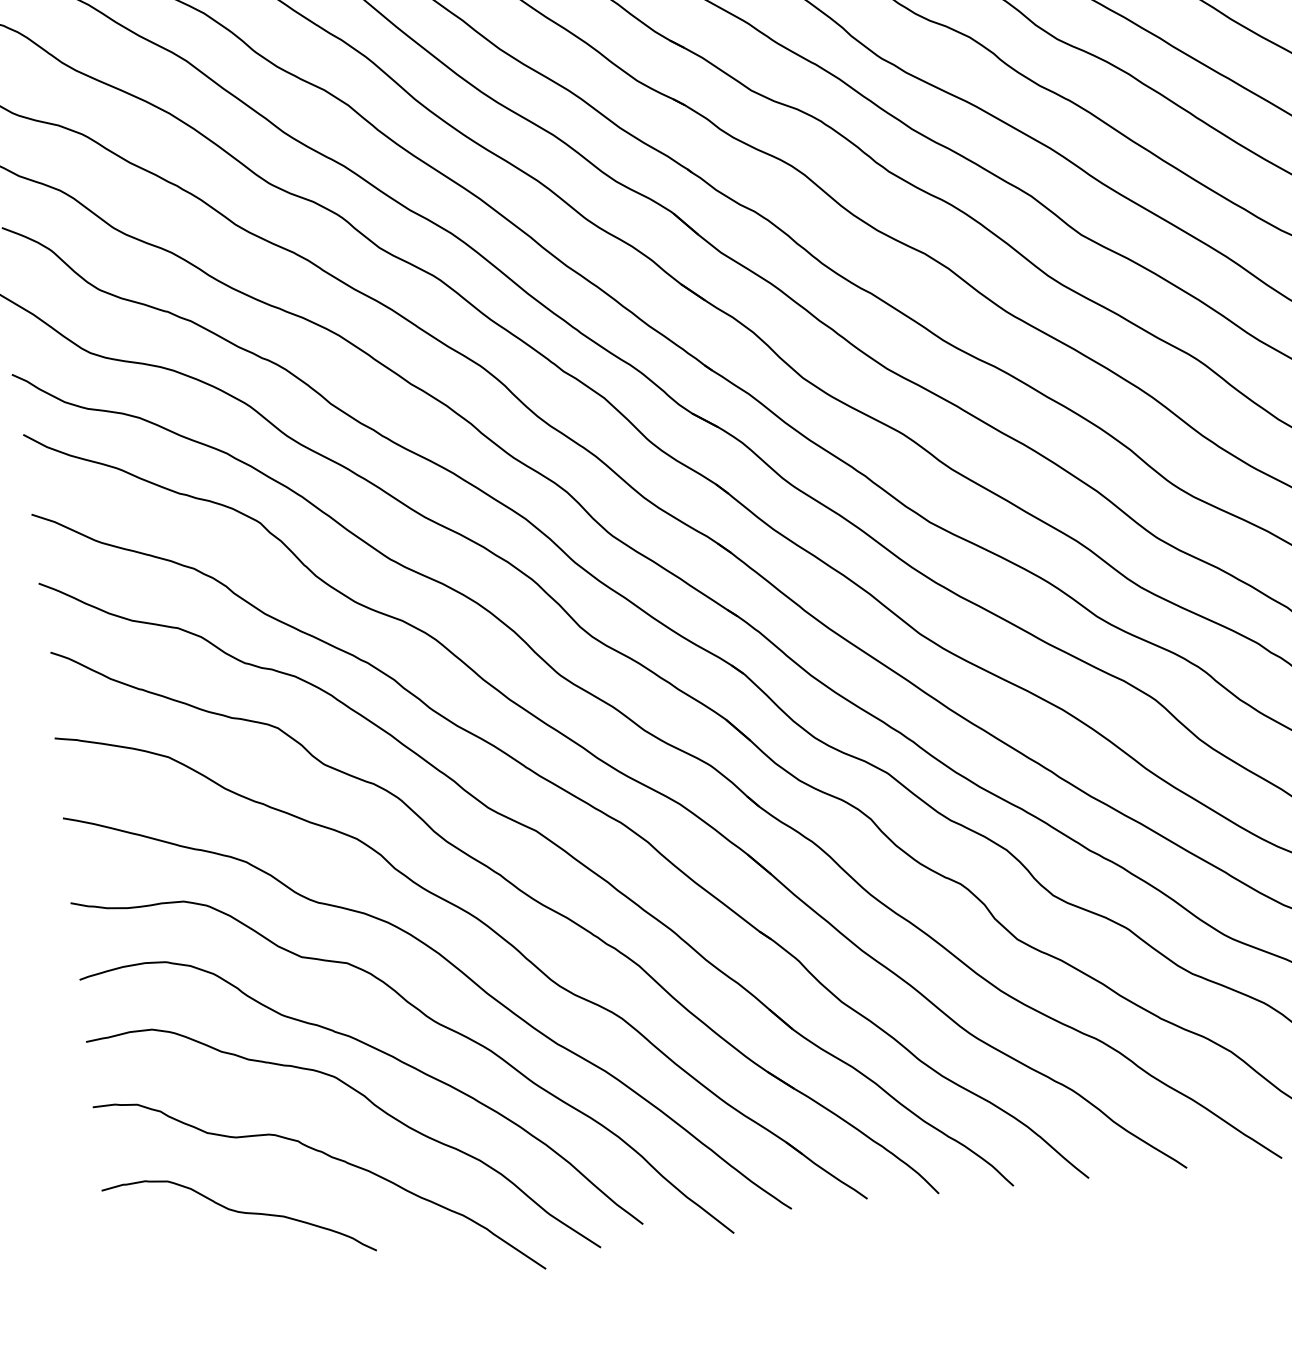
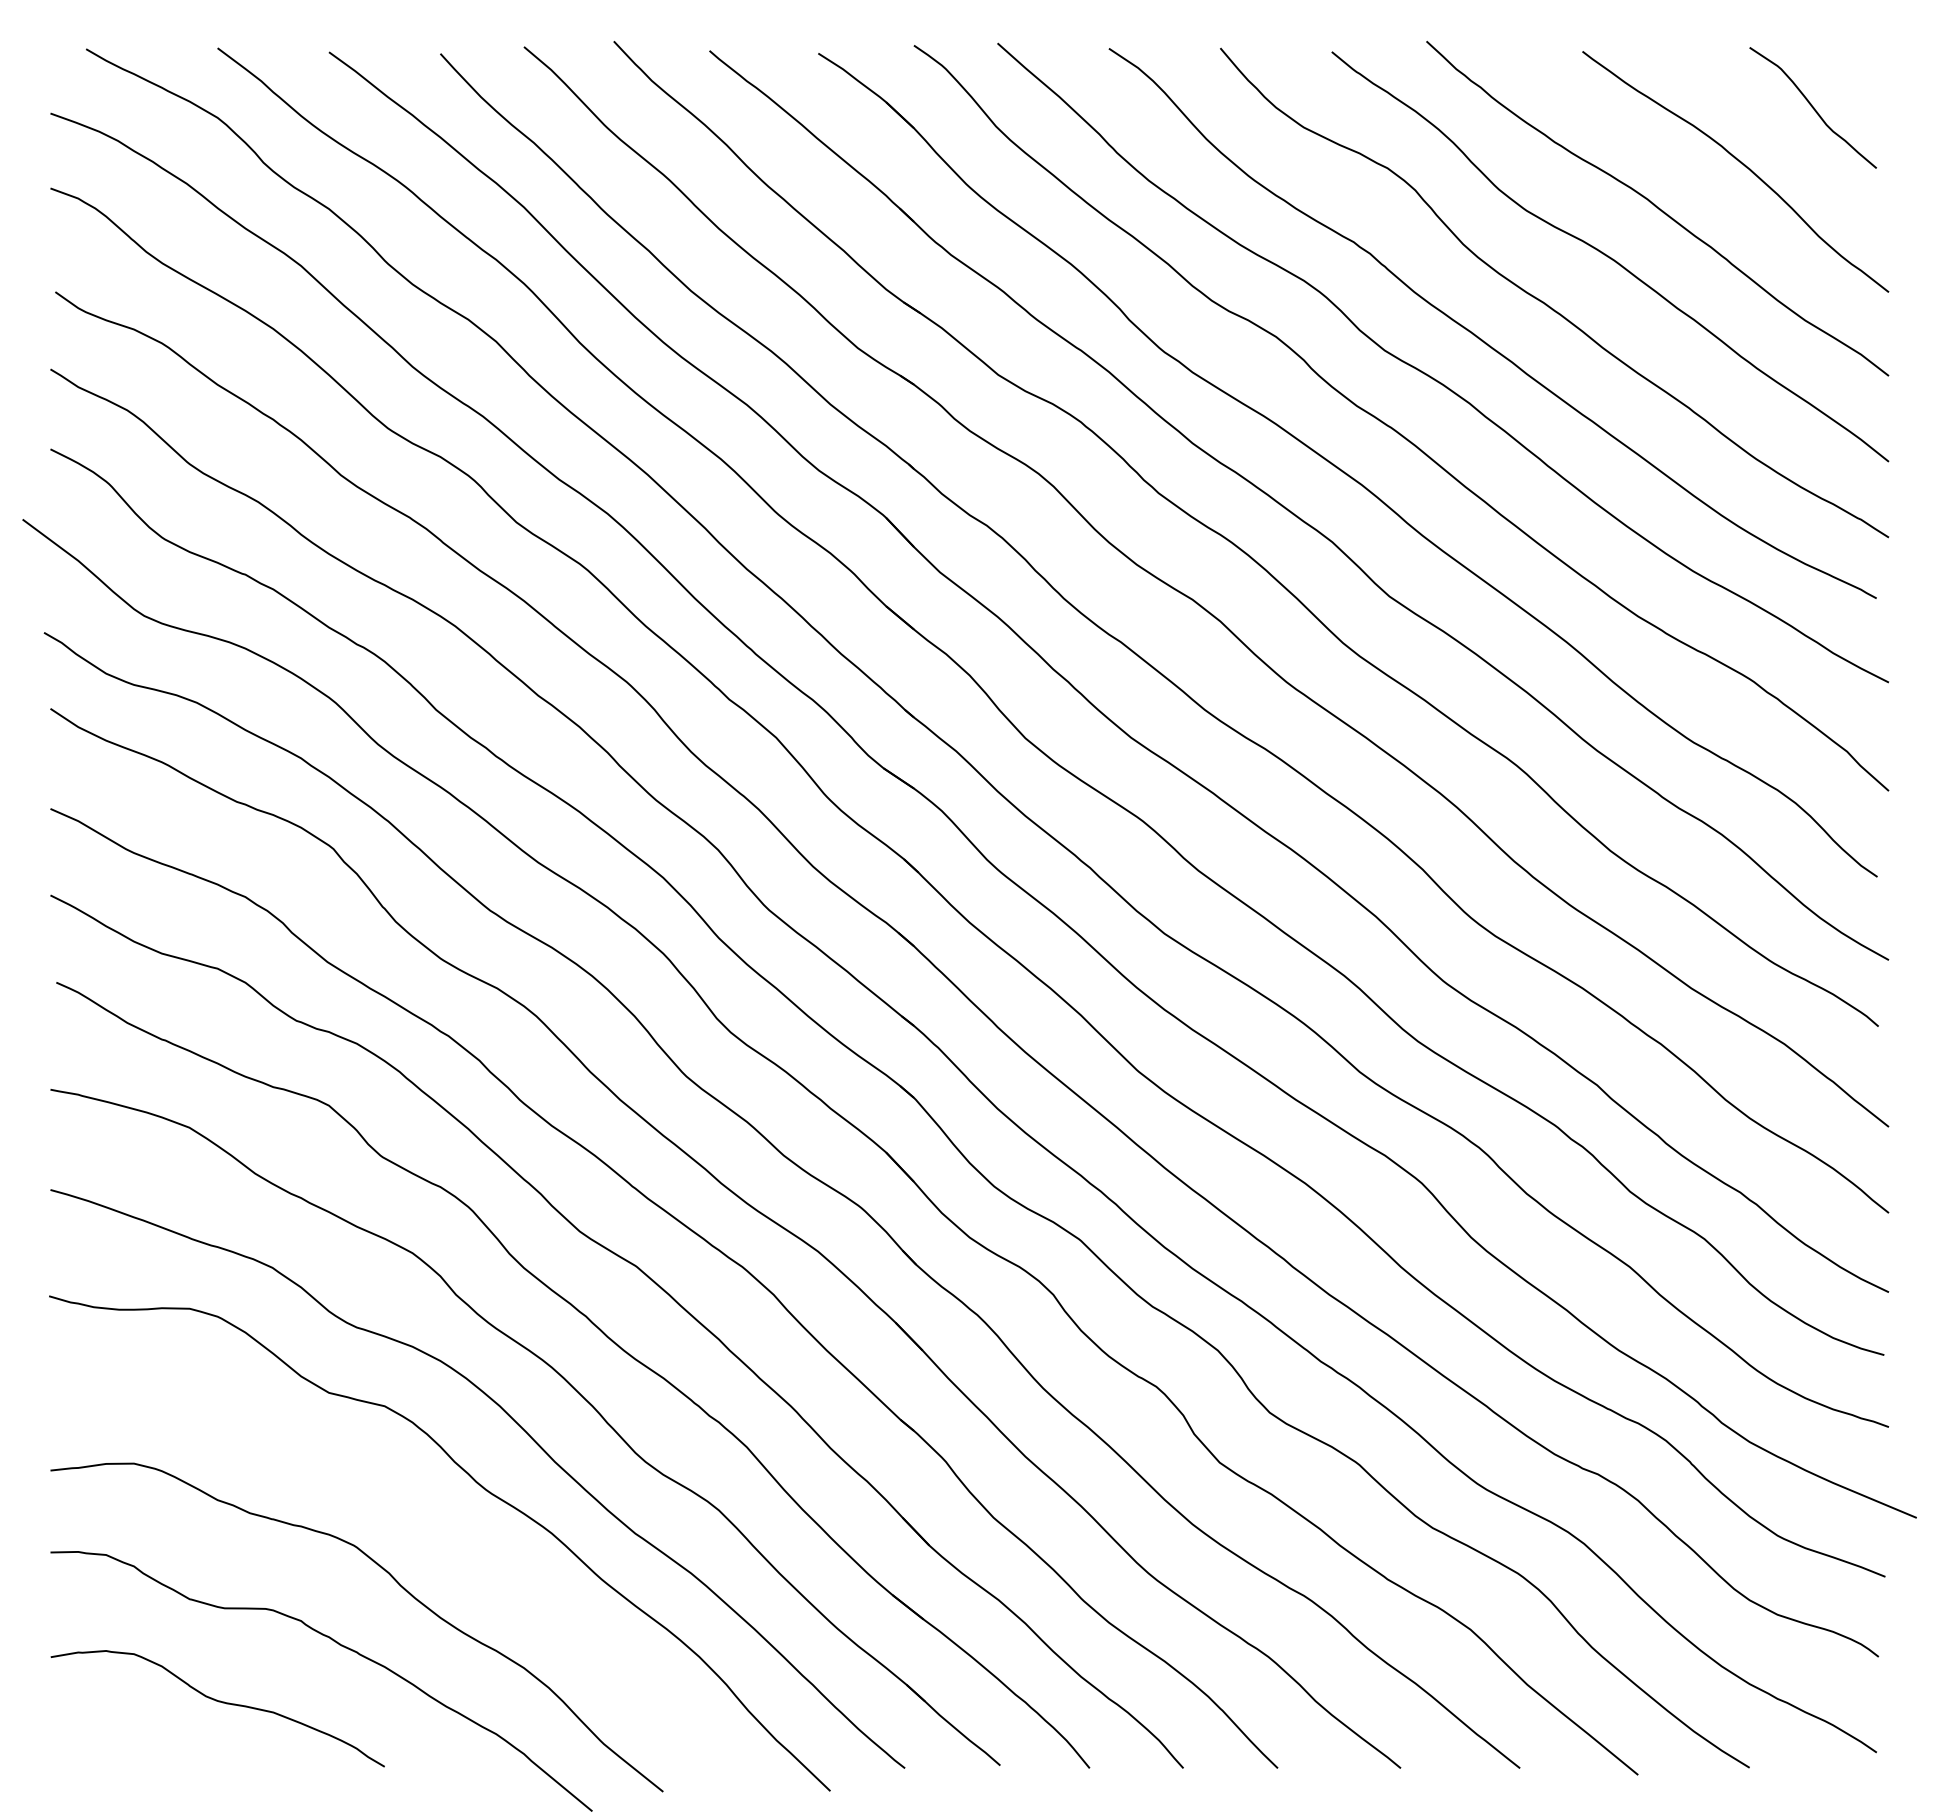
curve: (382, 1053) -> (417, 1522), removed

